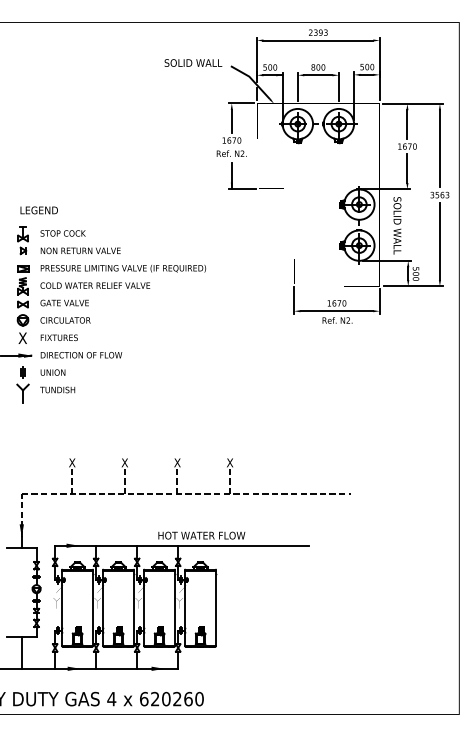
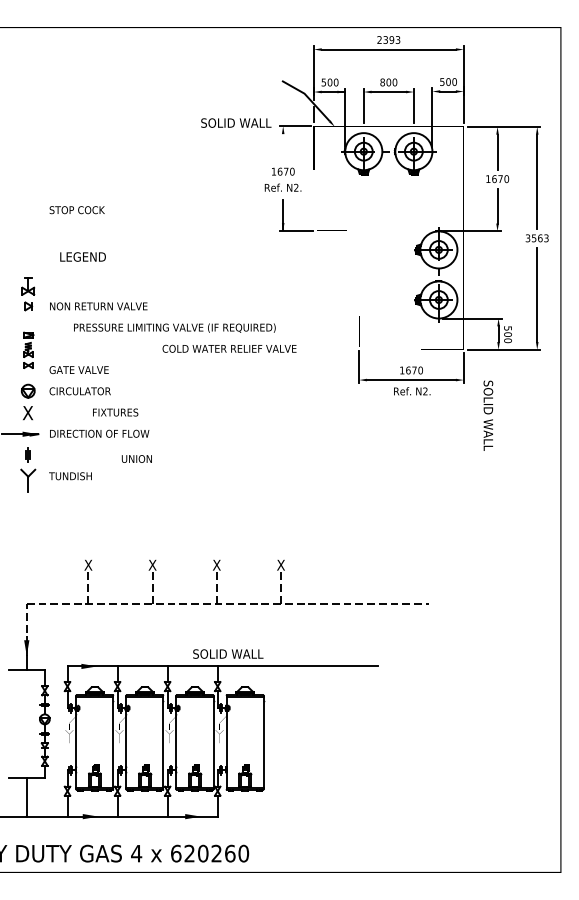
text: (193, 62) -> (236, 122), moved
line: (232, 120) -> (283, 147), removed
text: (38, 210) -> (82, 256), moved
text: (397, 225) -> (488, 415), moved
text: (62, 233) -> (76, 210), moved
text: (123, 268) -> (174, 327), moved
text: (95, 285) -> (229, 348), moved
part: (23, 286) -> (28, 350), size x0.7
text: (59, 337) -> (115, 412), moved
text: (52, 372) -> (136, 458), moved
text: (201, 535) -> (246, 653), HOT WATER FLOW -> SOLID WALL

